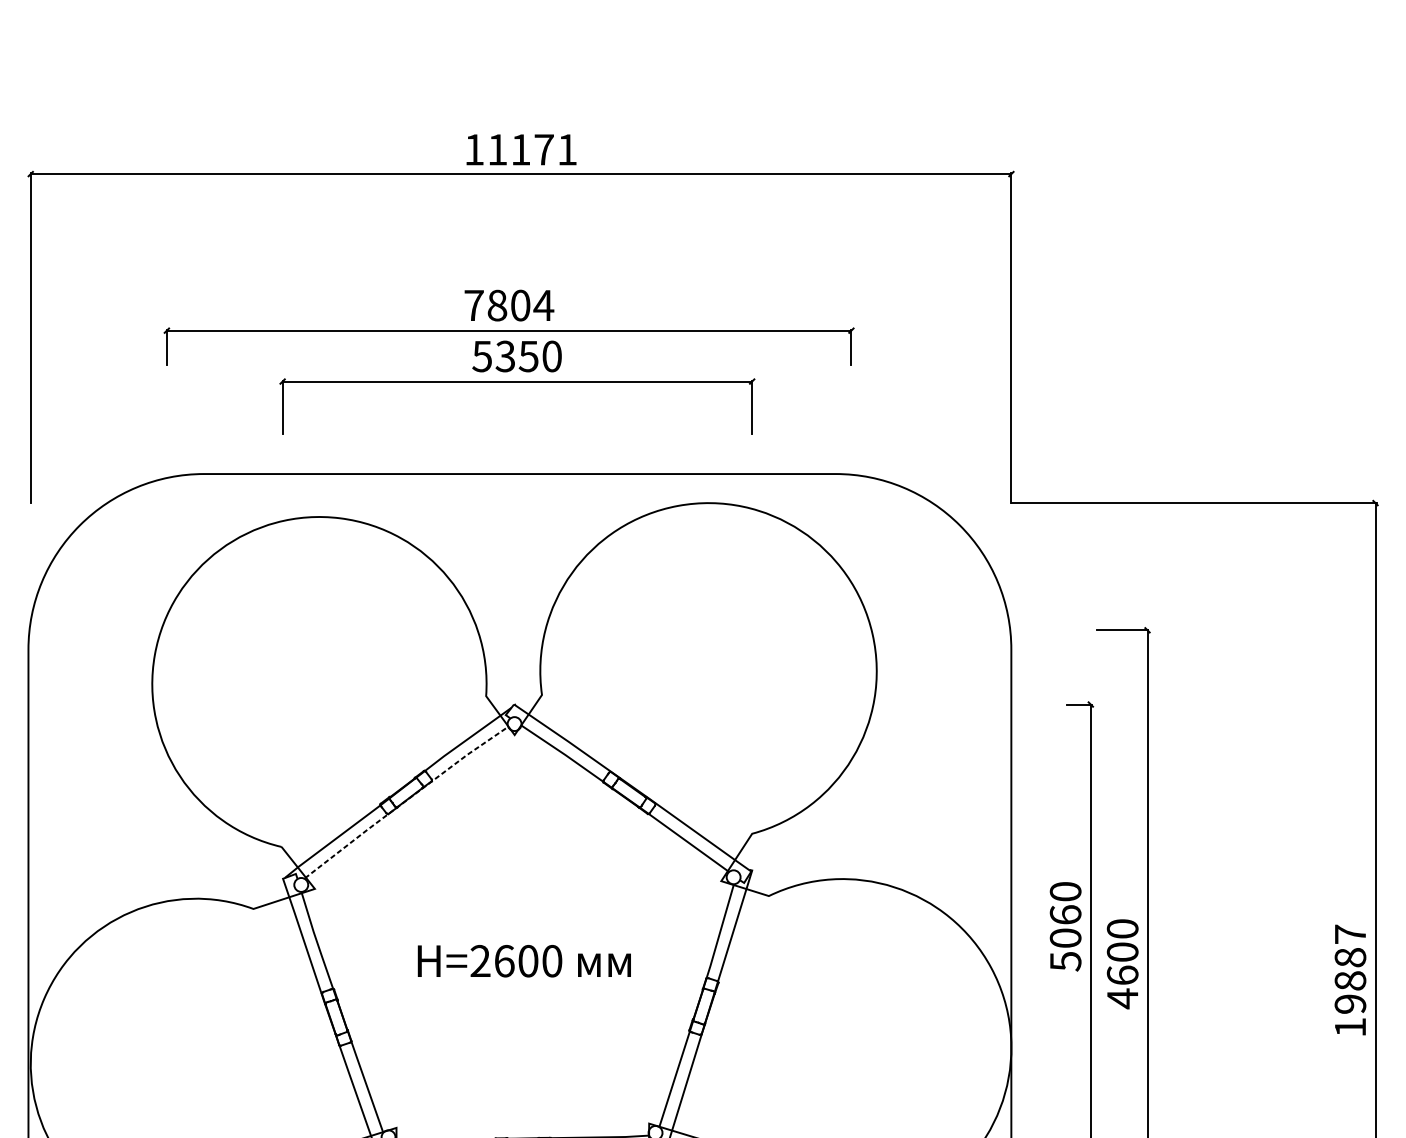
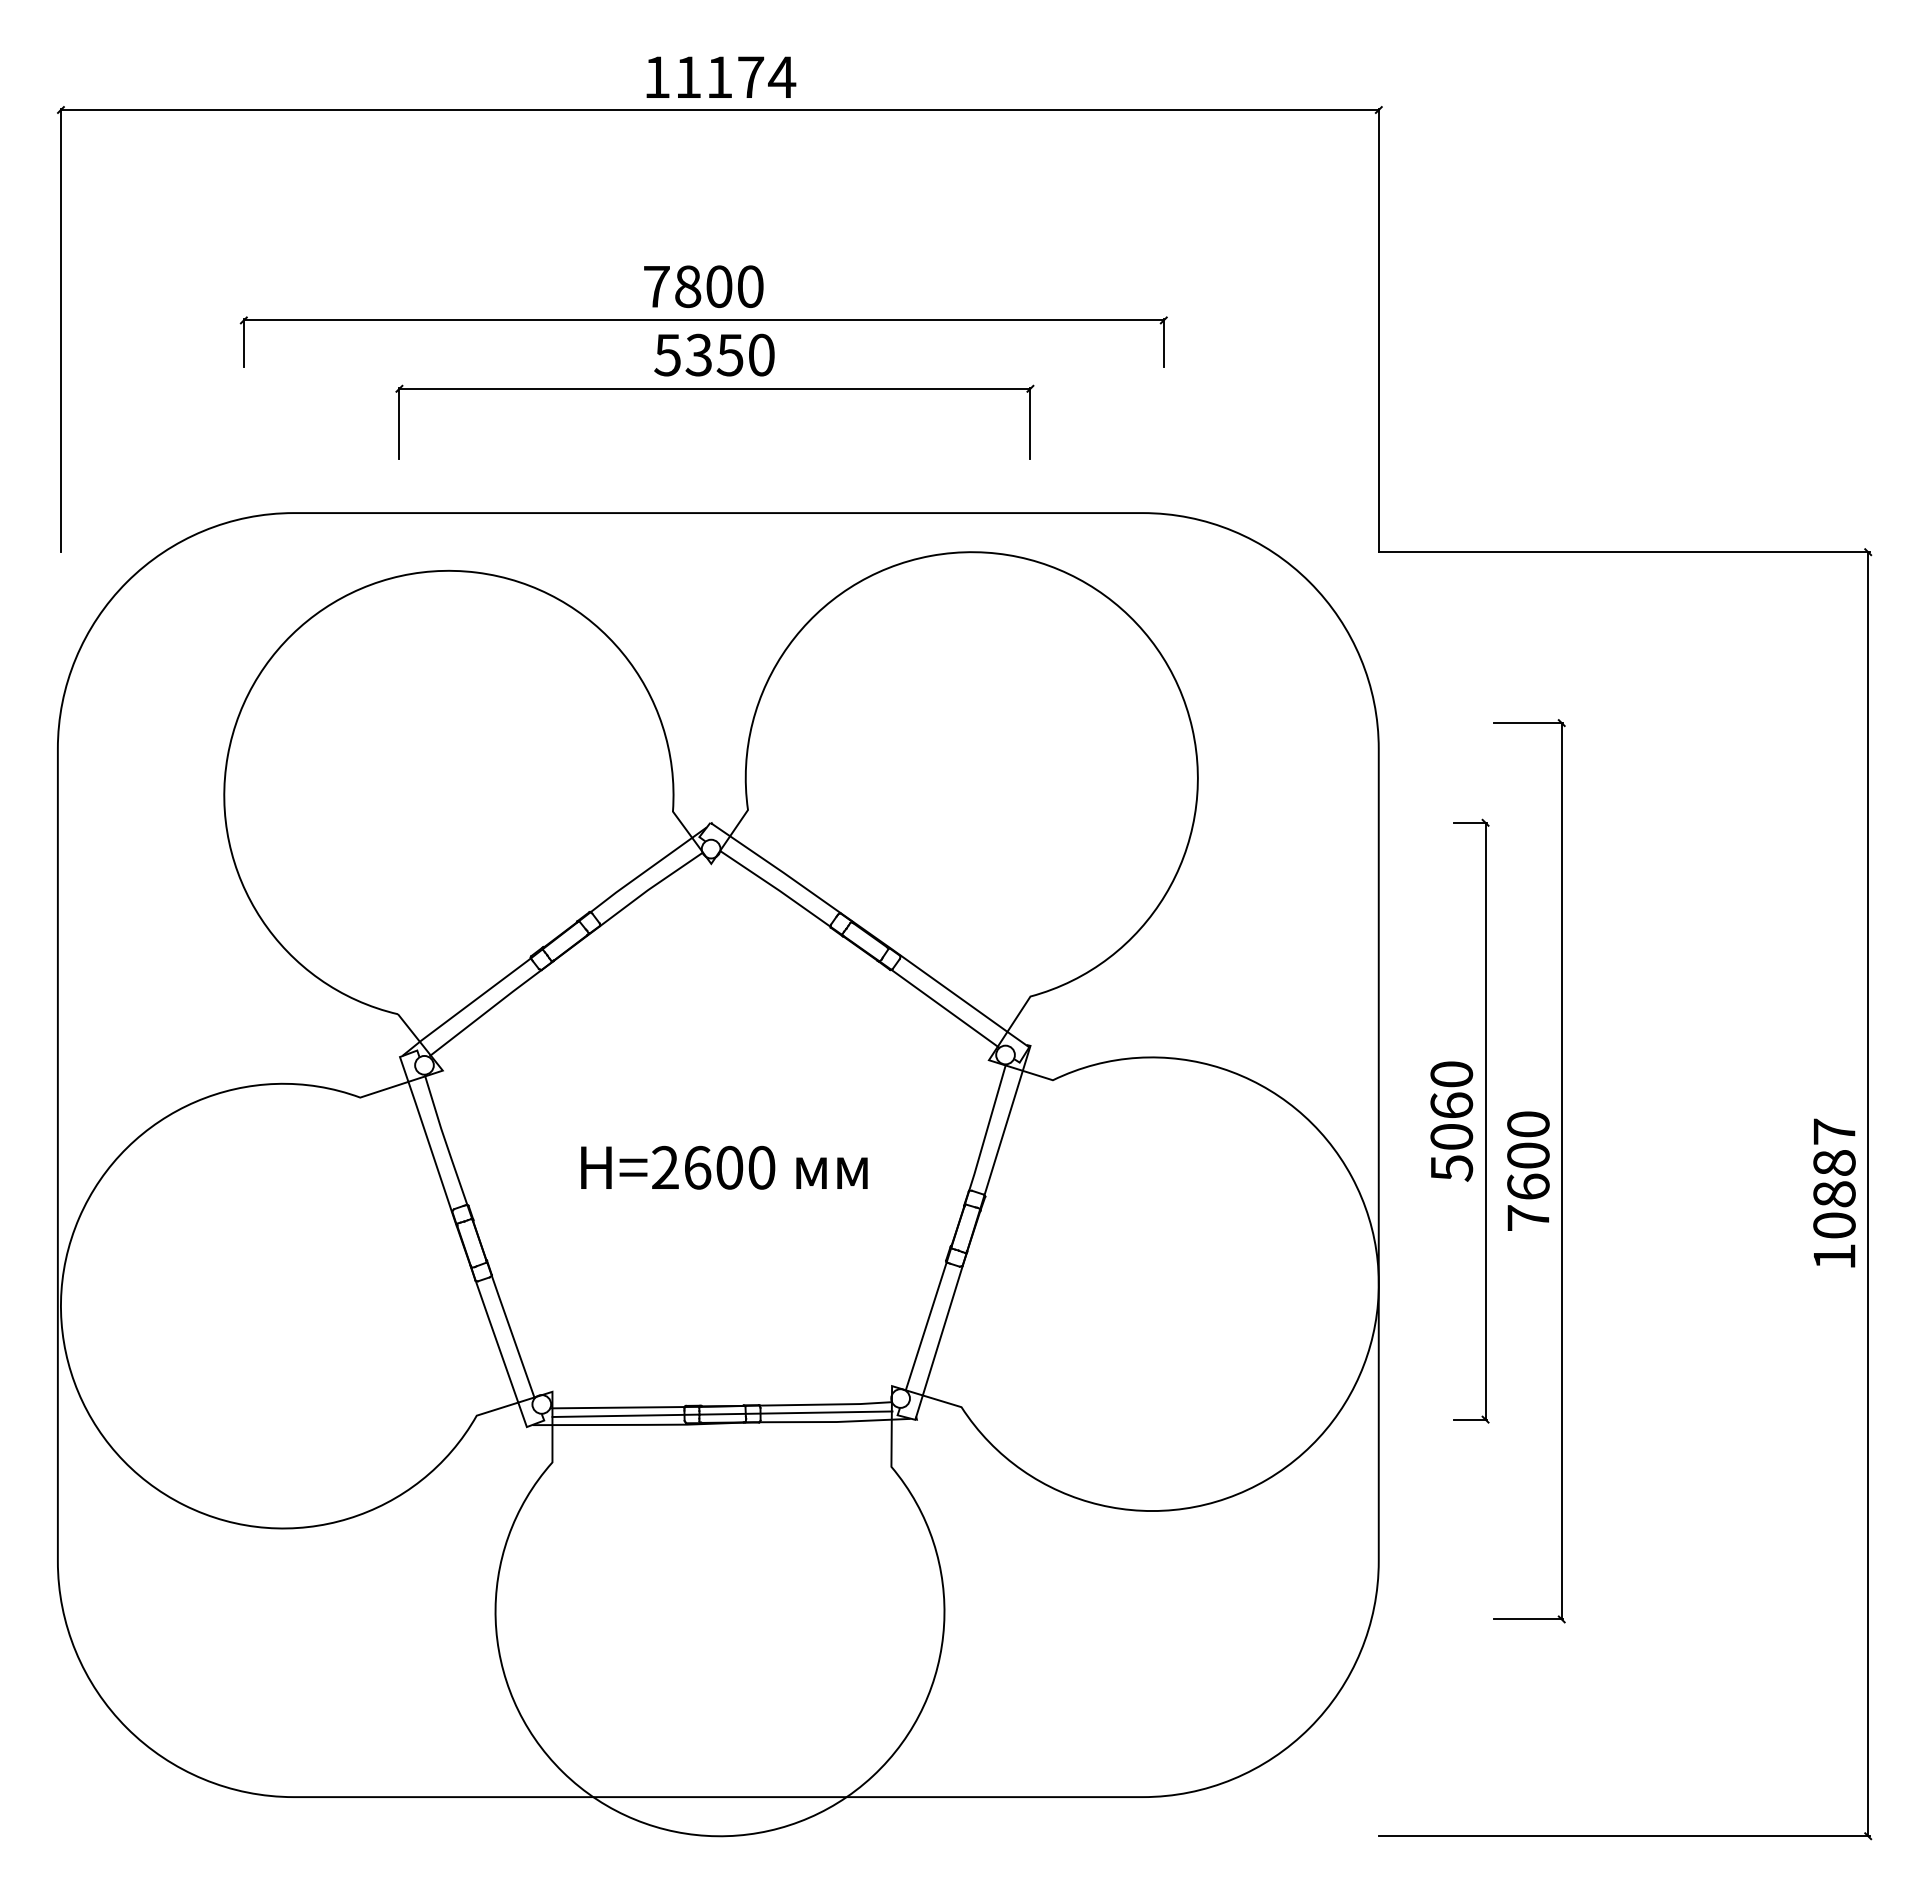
text: (567, 149) -> (782, 76), 11171 -> 11174
text: (543, 305) -> (750, 286), 7804 -> 7800
line: (406, 801) -> (565, 952), dashed -> solid
text: (1122, 998) -> (1528, 1218), 4600 -> 7600
text: (1350, 1004) -> (1834, 1225), 19887 -> 10887

